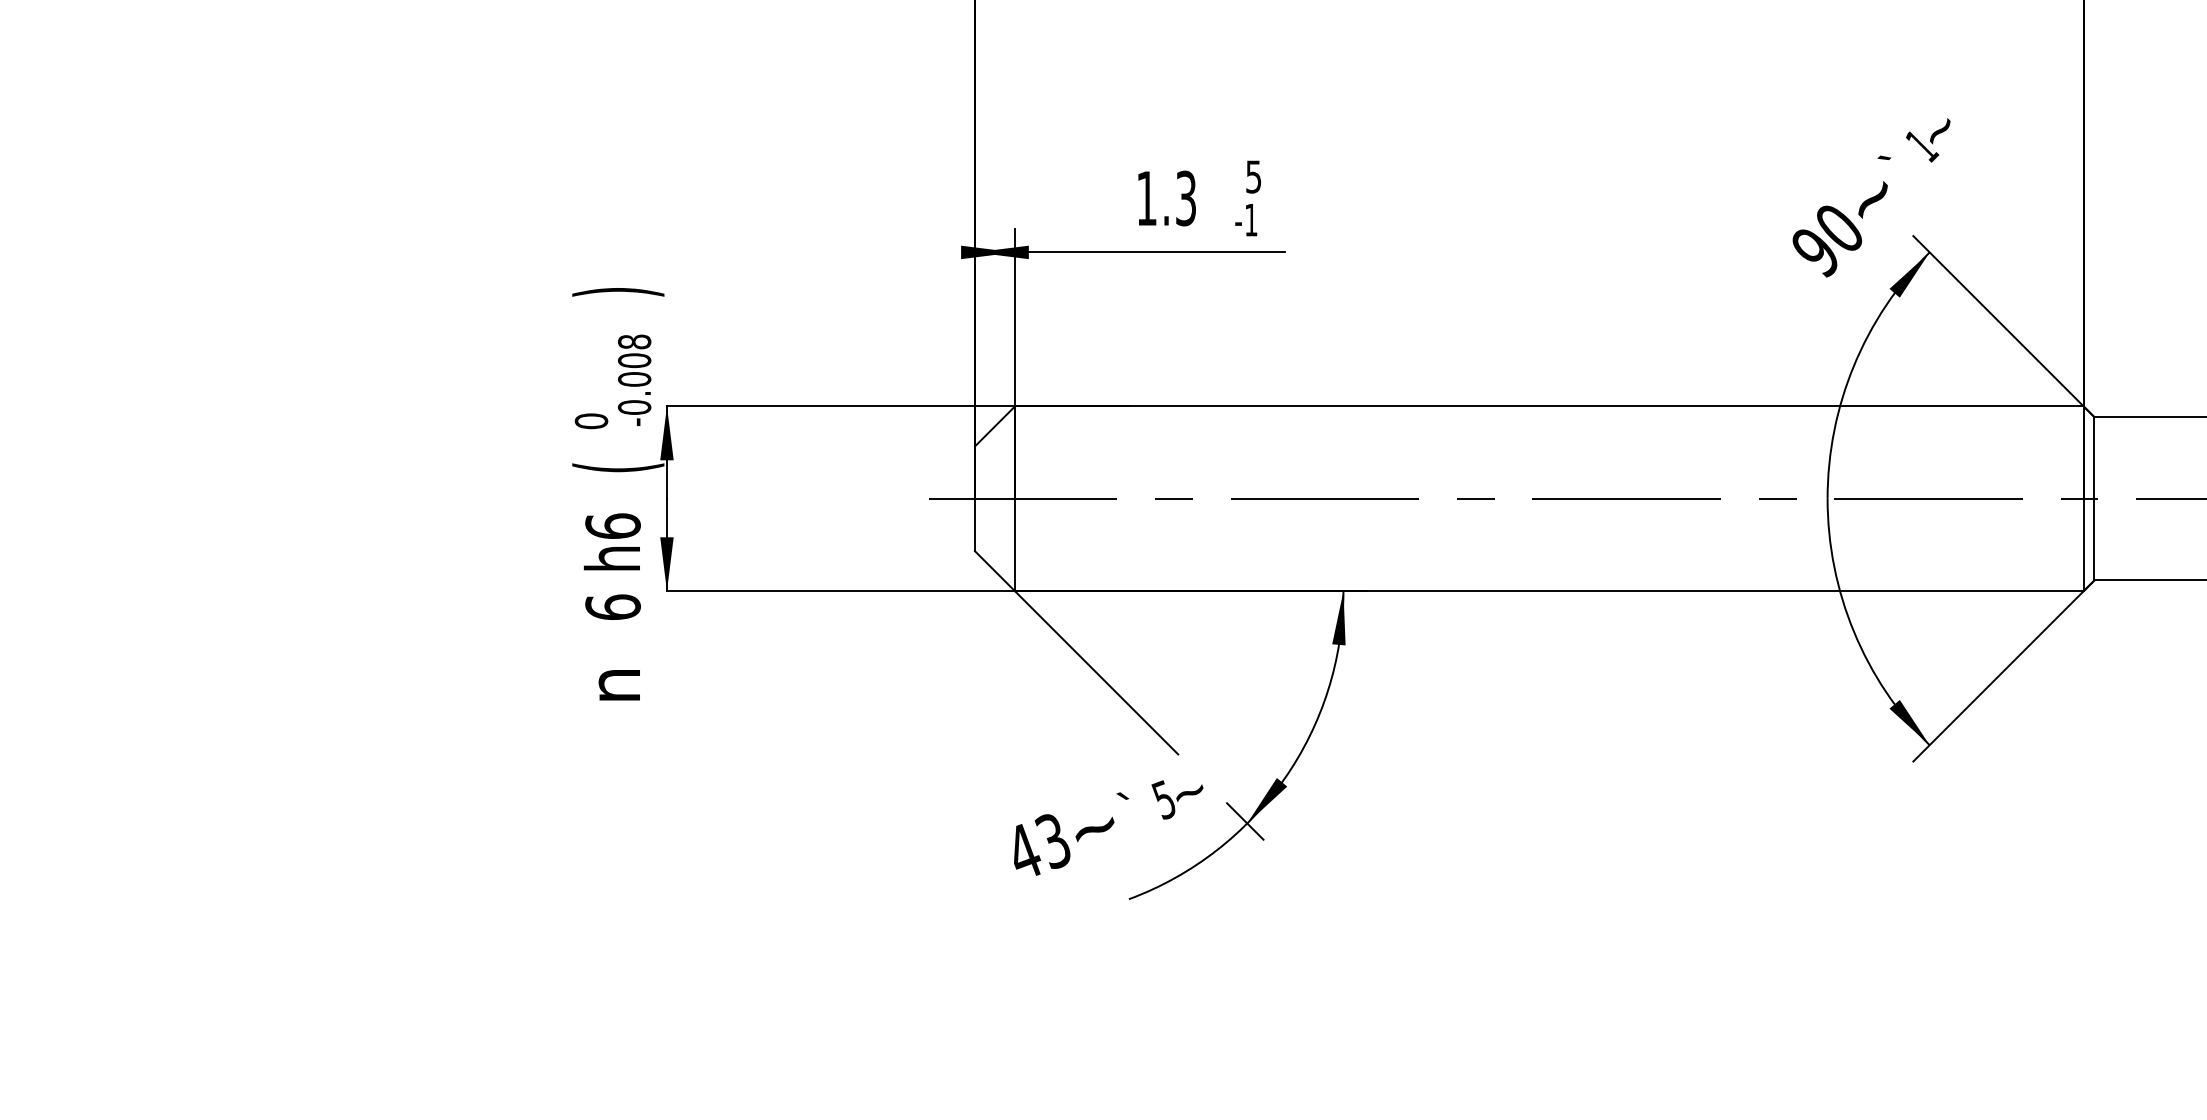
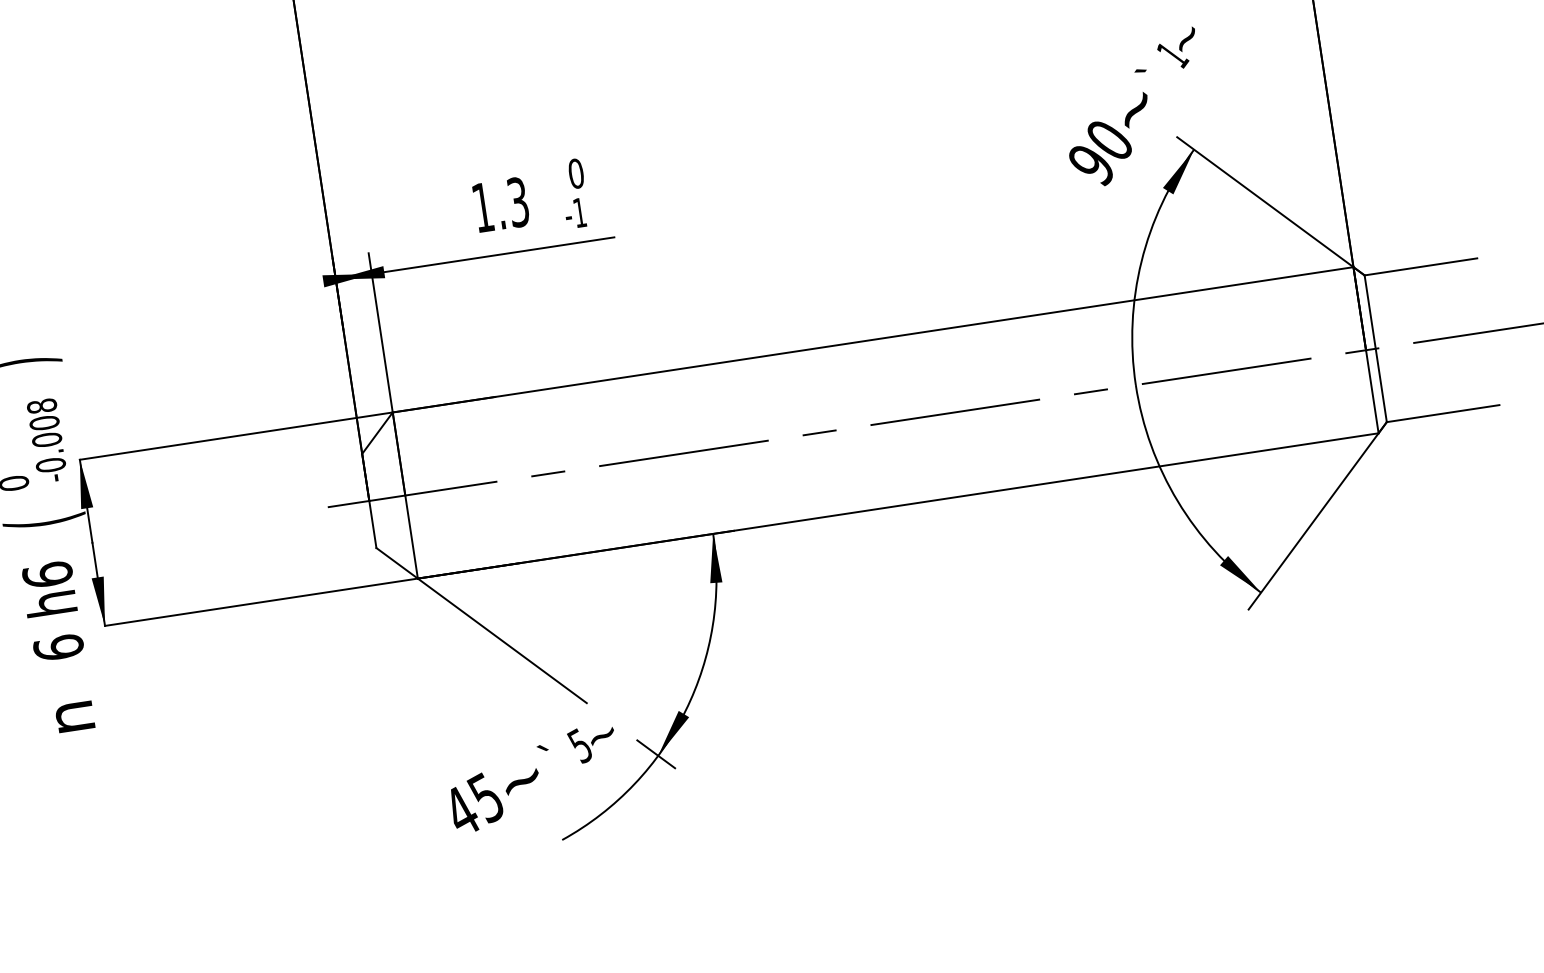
text: (1253, 176) -> (575, 173), 5 -> 0
text: (1052, 840) -> (485, 797), 43 -> 45

